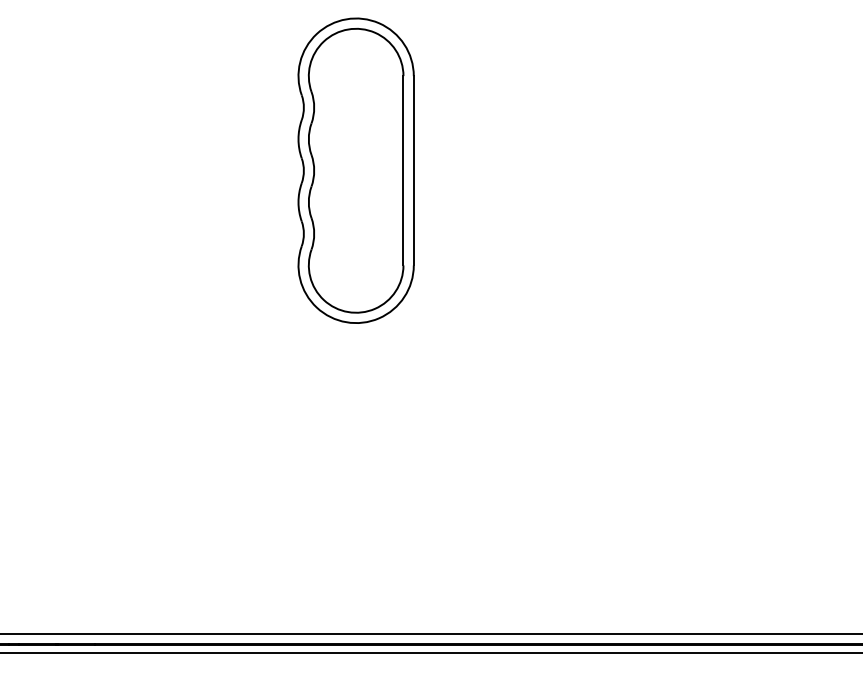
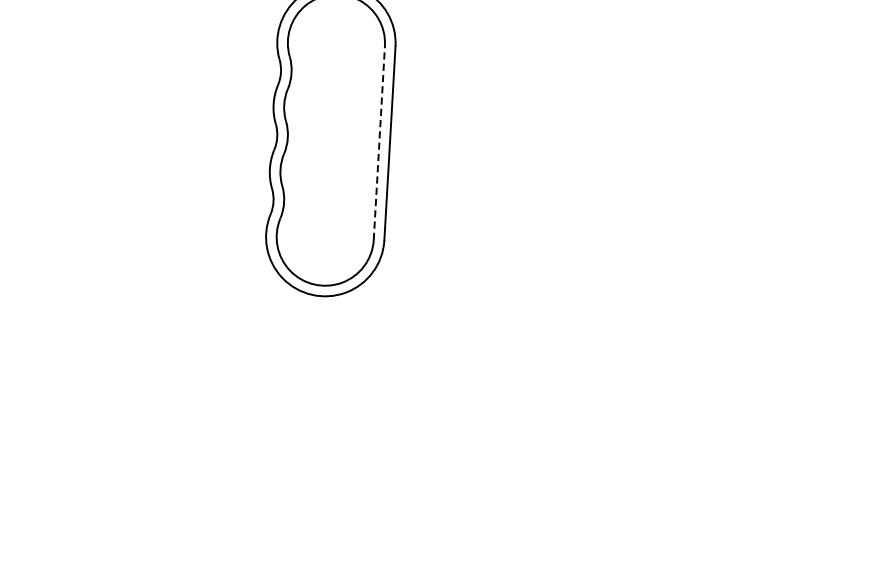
line: (403, 170) -> (379, 142), solid -> dashed

